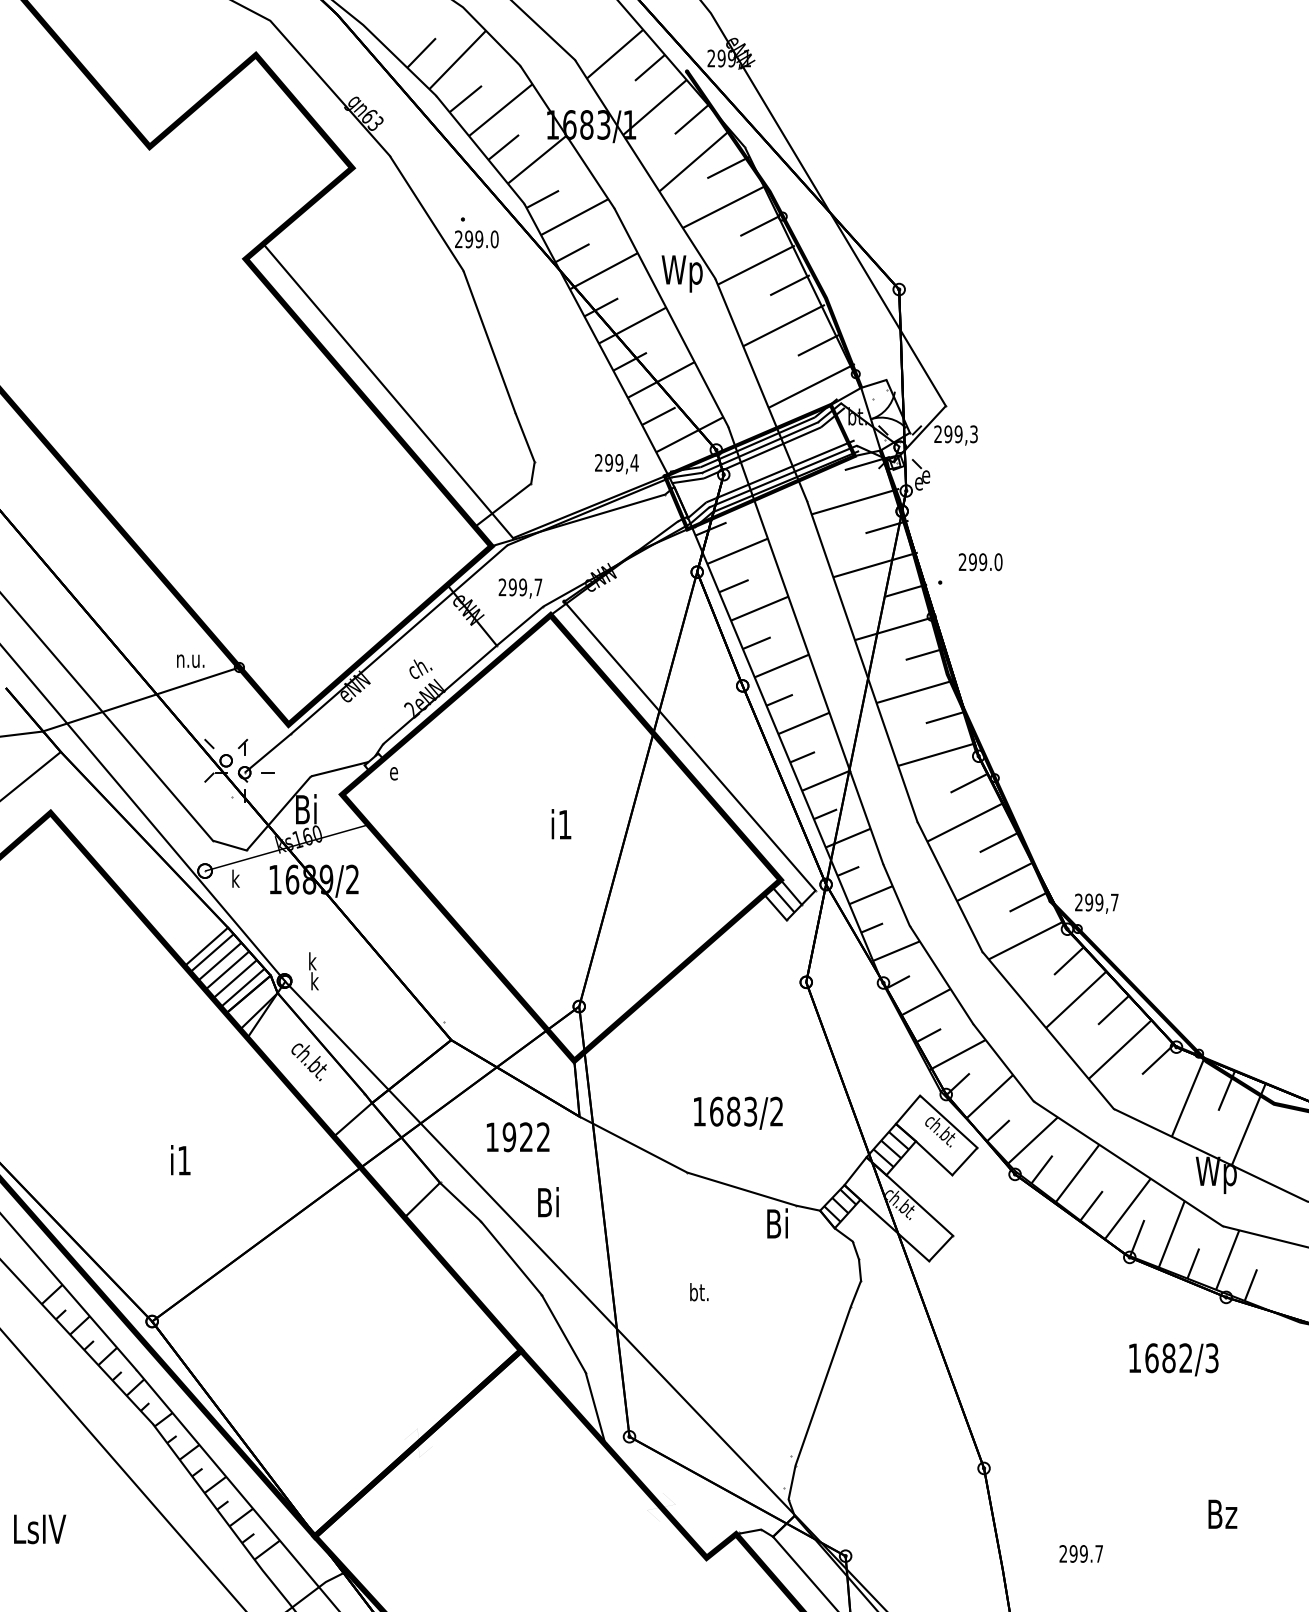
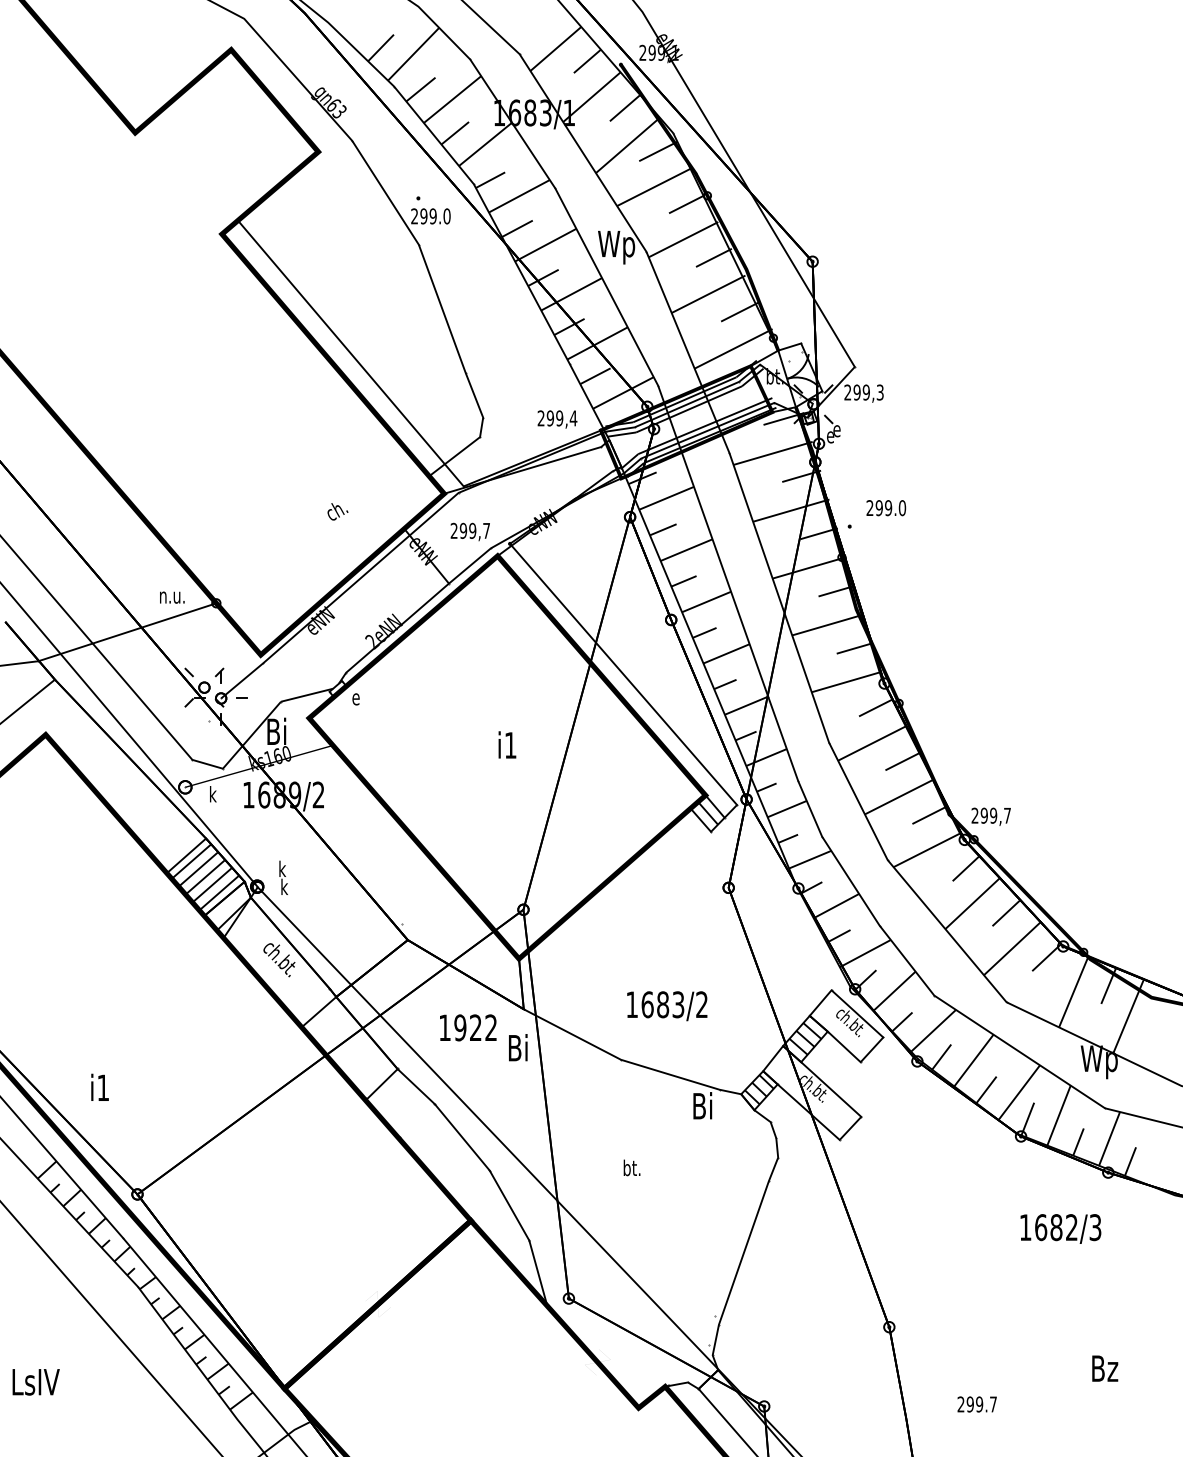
text: (420, 668) -> (337, 511), moved
text: (180, 1160) -> (99, 1087), moved
text: (548, 1202) -> (518, 1047), moved

